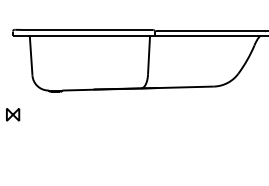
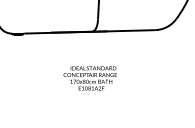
part: (138, 142) -> (89, 78), added

